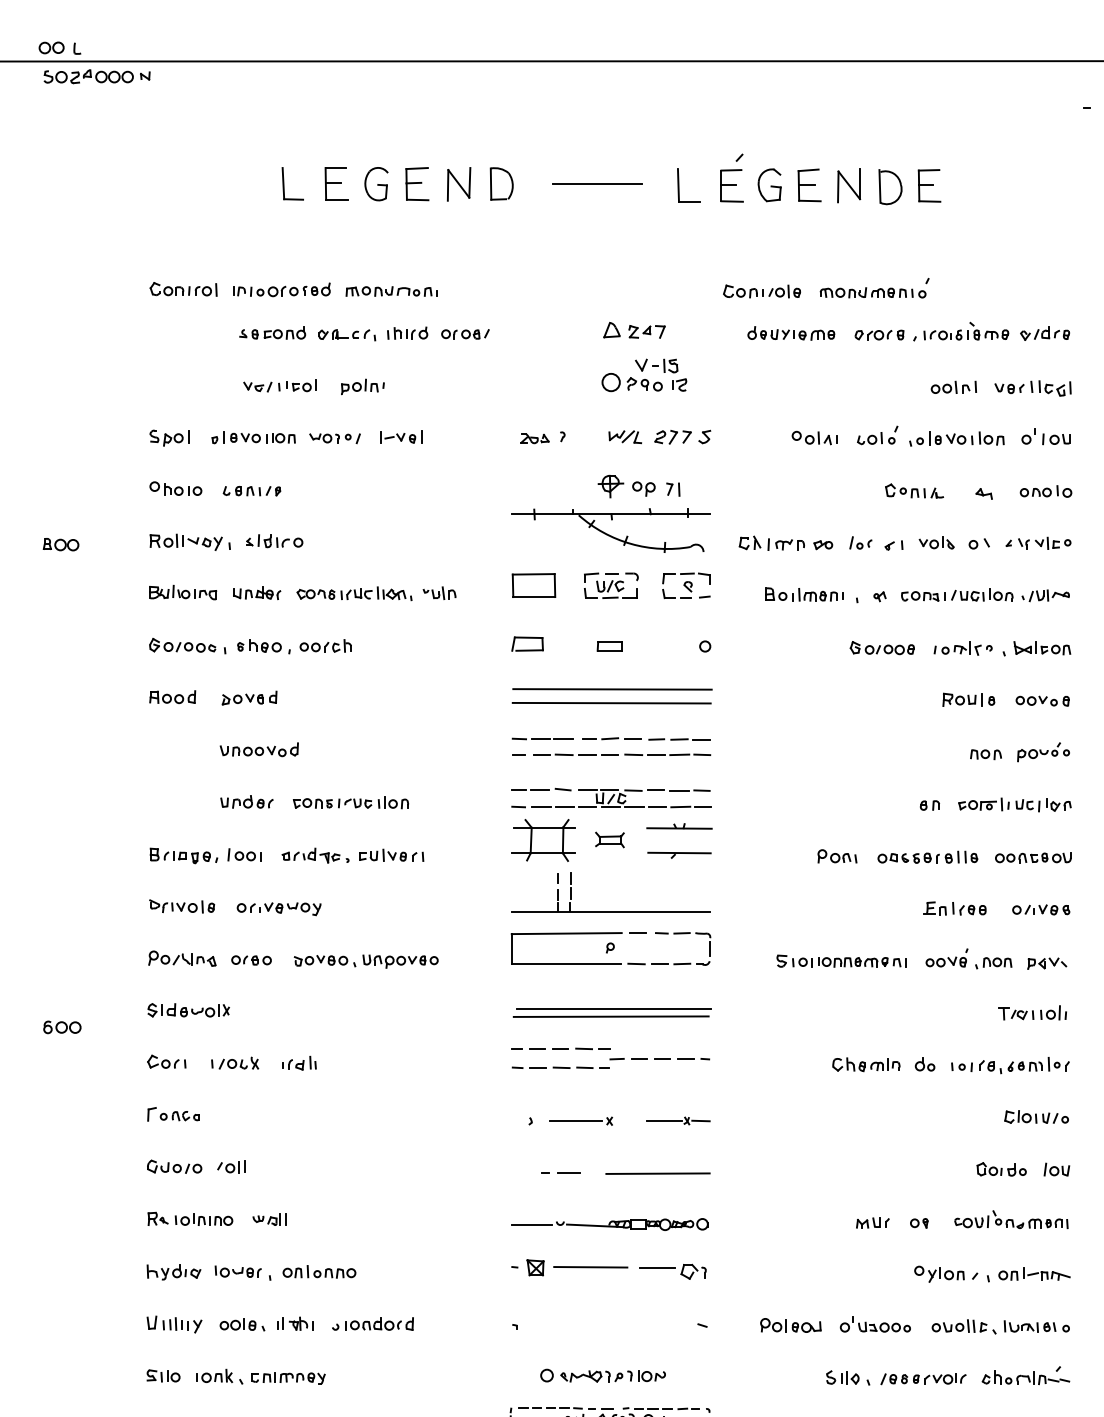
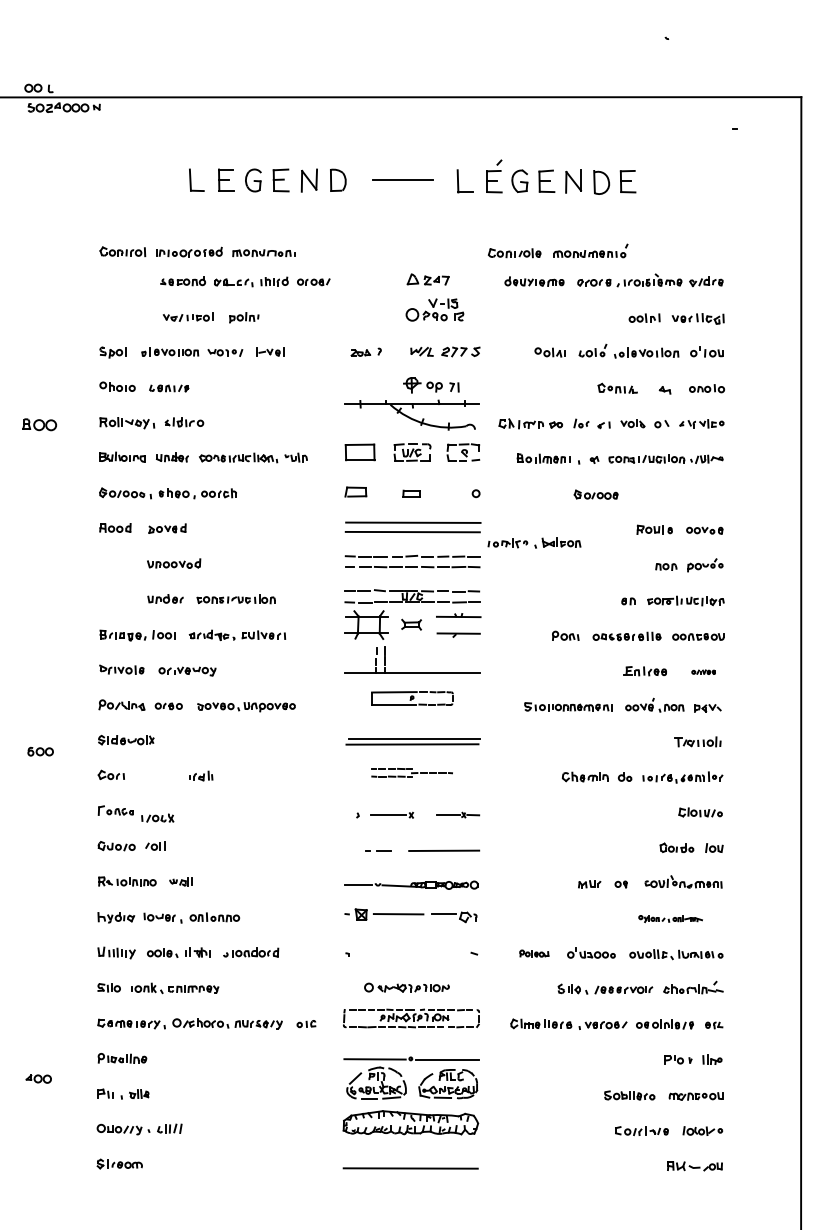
part: (60, 544) -> (39, 424), size x1.4
part: (1002, 647) -> (534, 542), moved
part: (1040, 910) -> (703, 672), size x0.6
part: (611, 948) -> (412, 698), size x0.6
part: (609, 1058) -> (411, 772), size x0.6
part: (234, 1062) -> (157, 817), moved
part: (992, 1273) -> (670, 918), size x0.6
part: (791, 1325) -> (534, 953), size x0.7

